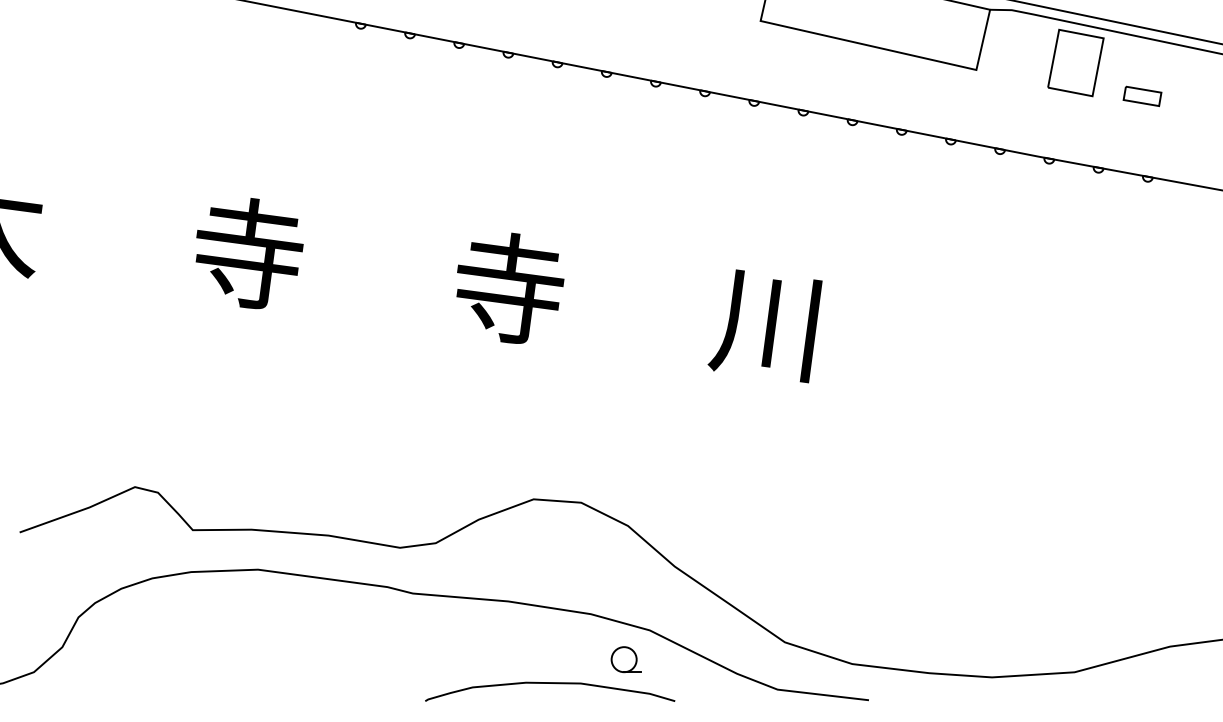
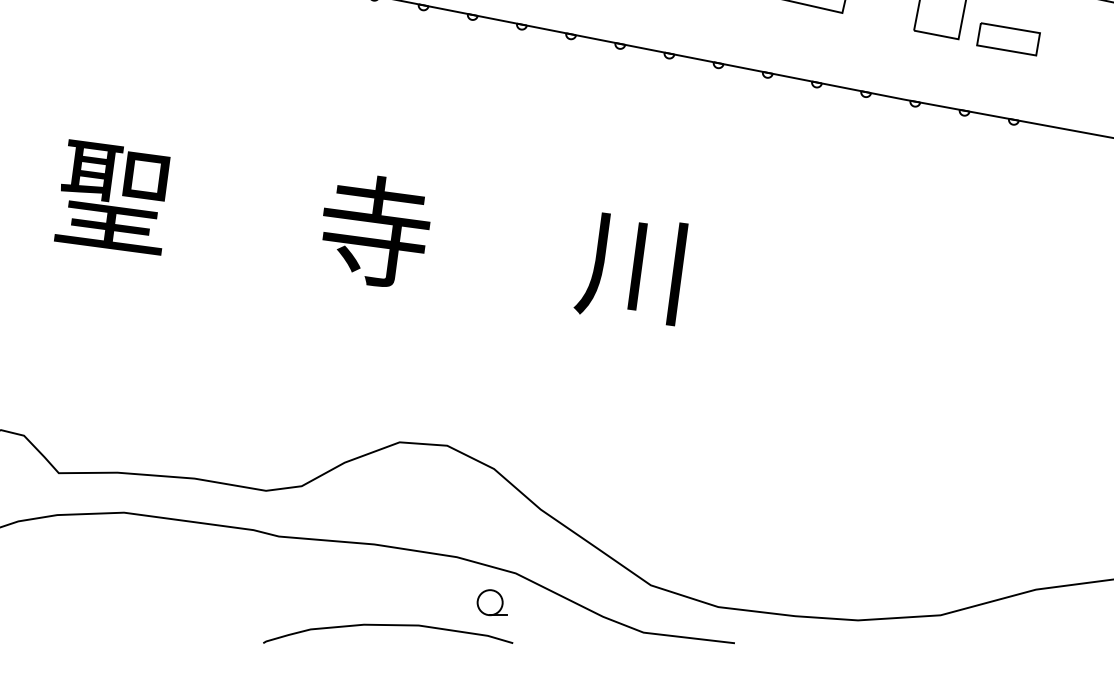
part: (1142, 96) -> (1008, 39), size x1.67
text: (246, 254) -> (112, 197), 寺 -> 聖
curve: (550, 683) -> (388, 625), moved

